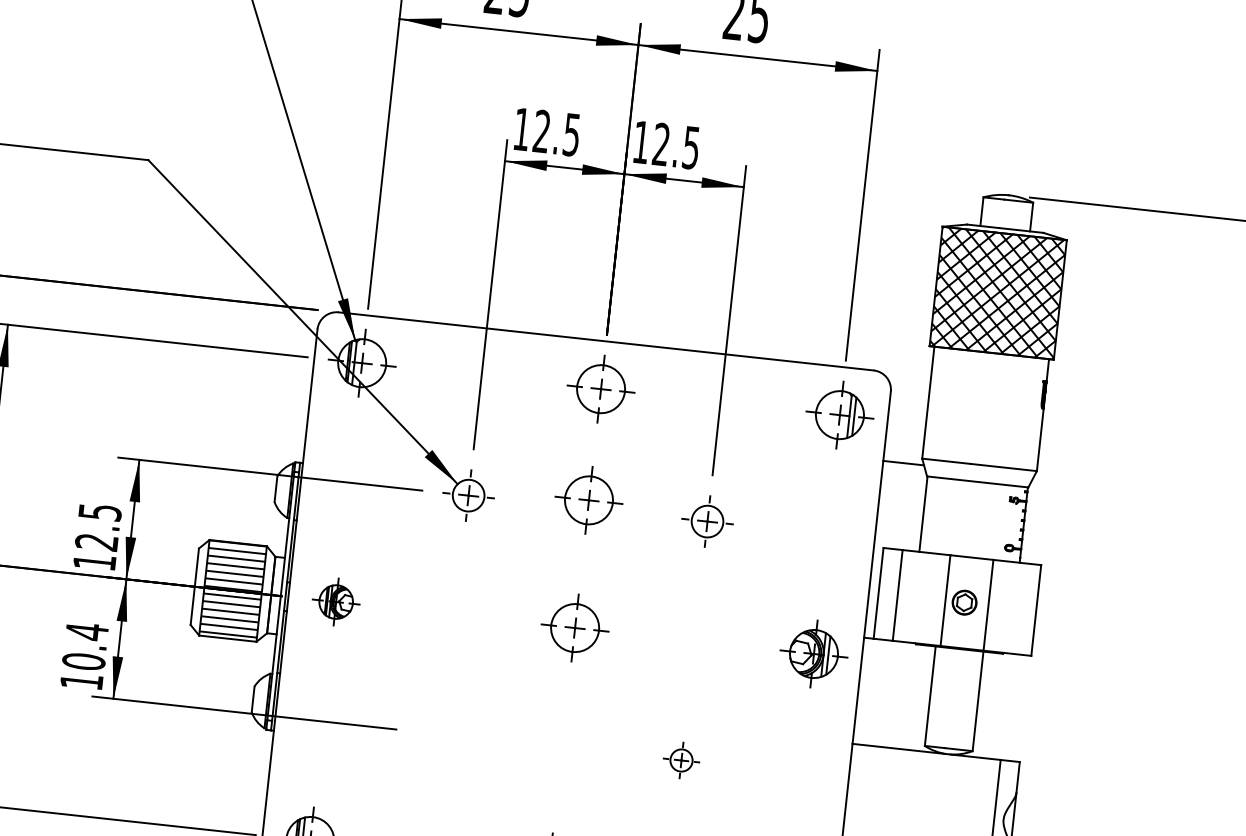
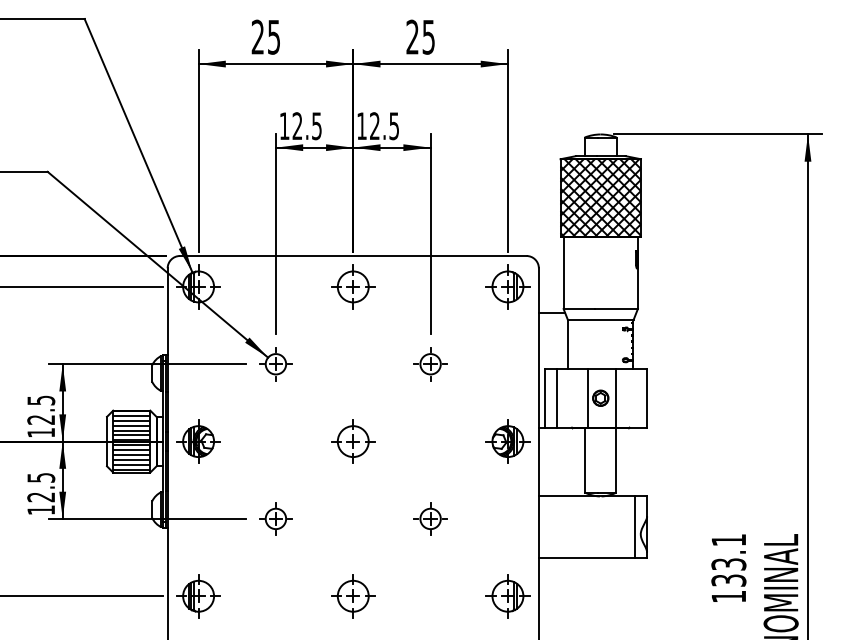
part: (589, 499) -> (353, 358), removed
part: (336, 601) -> (198, 441), size x1.43
text: (85, 646) -> (41, 487), 10.4 -> 12.5
part: (442, 733) -> (275, 518), added
part: (681, 759) -> (430, 518), size x1.43

